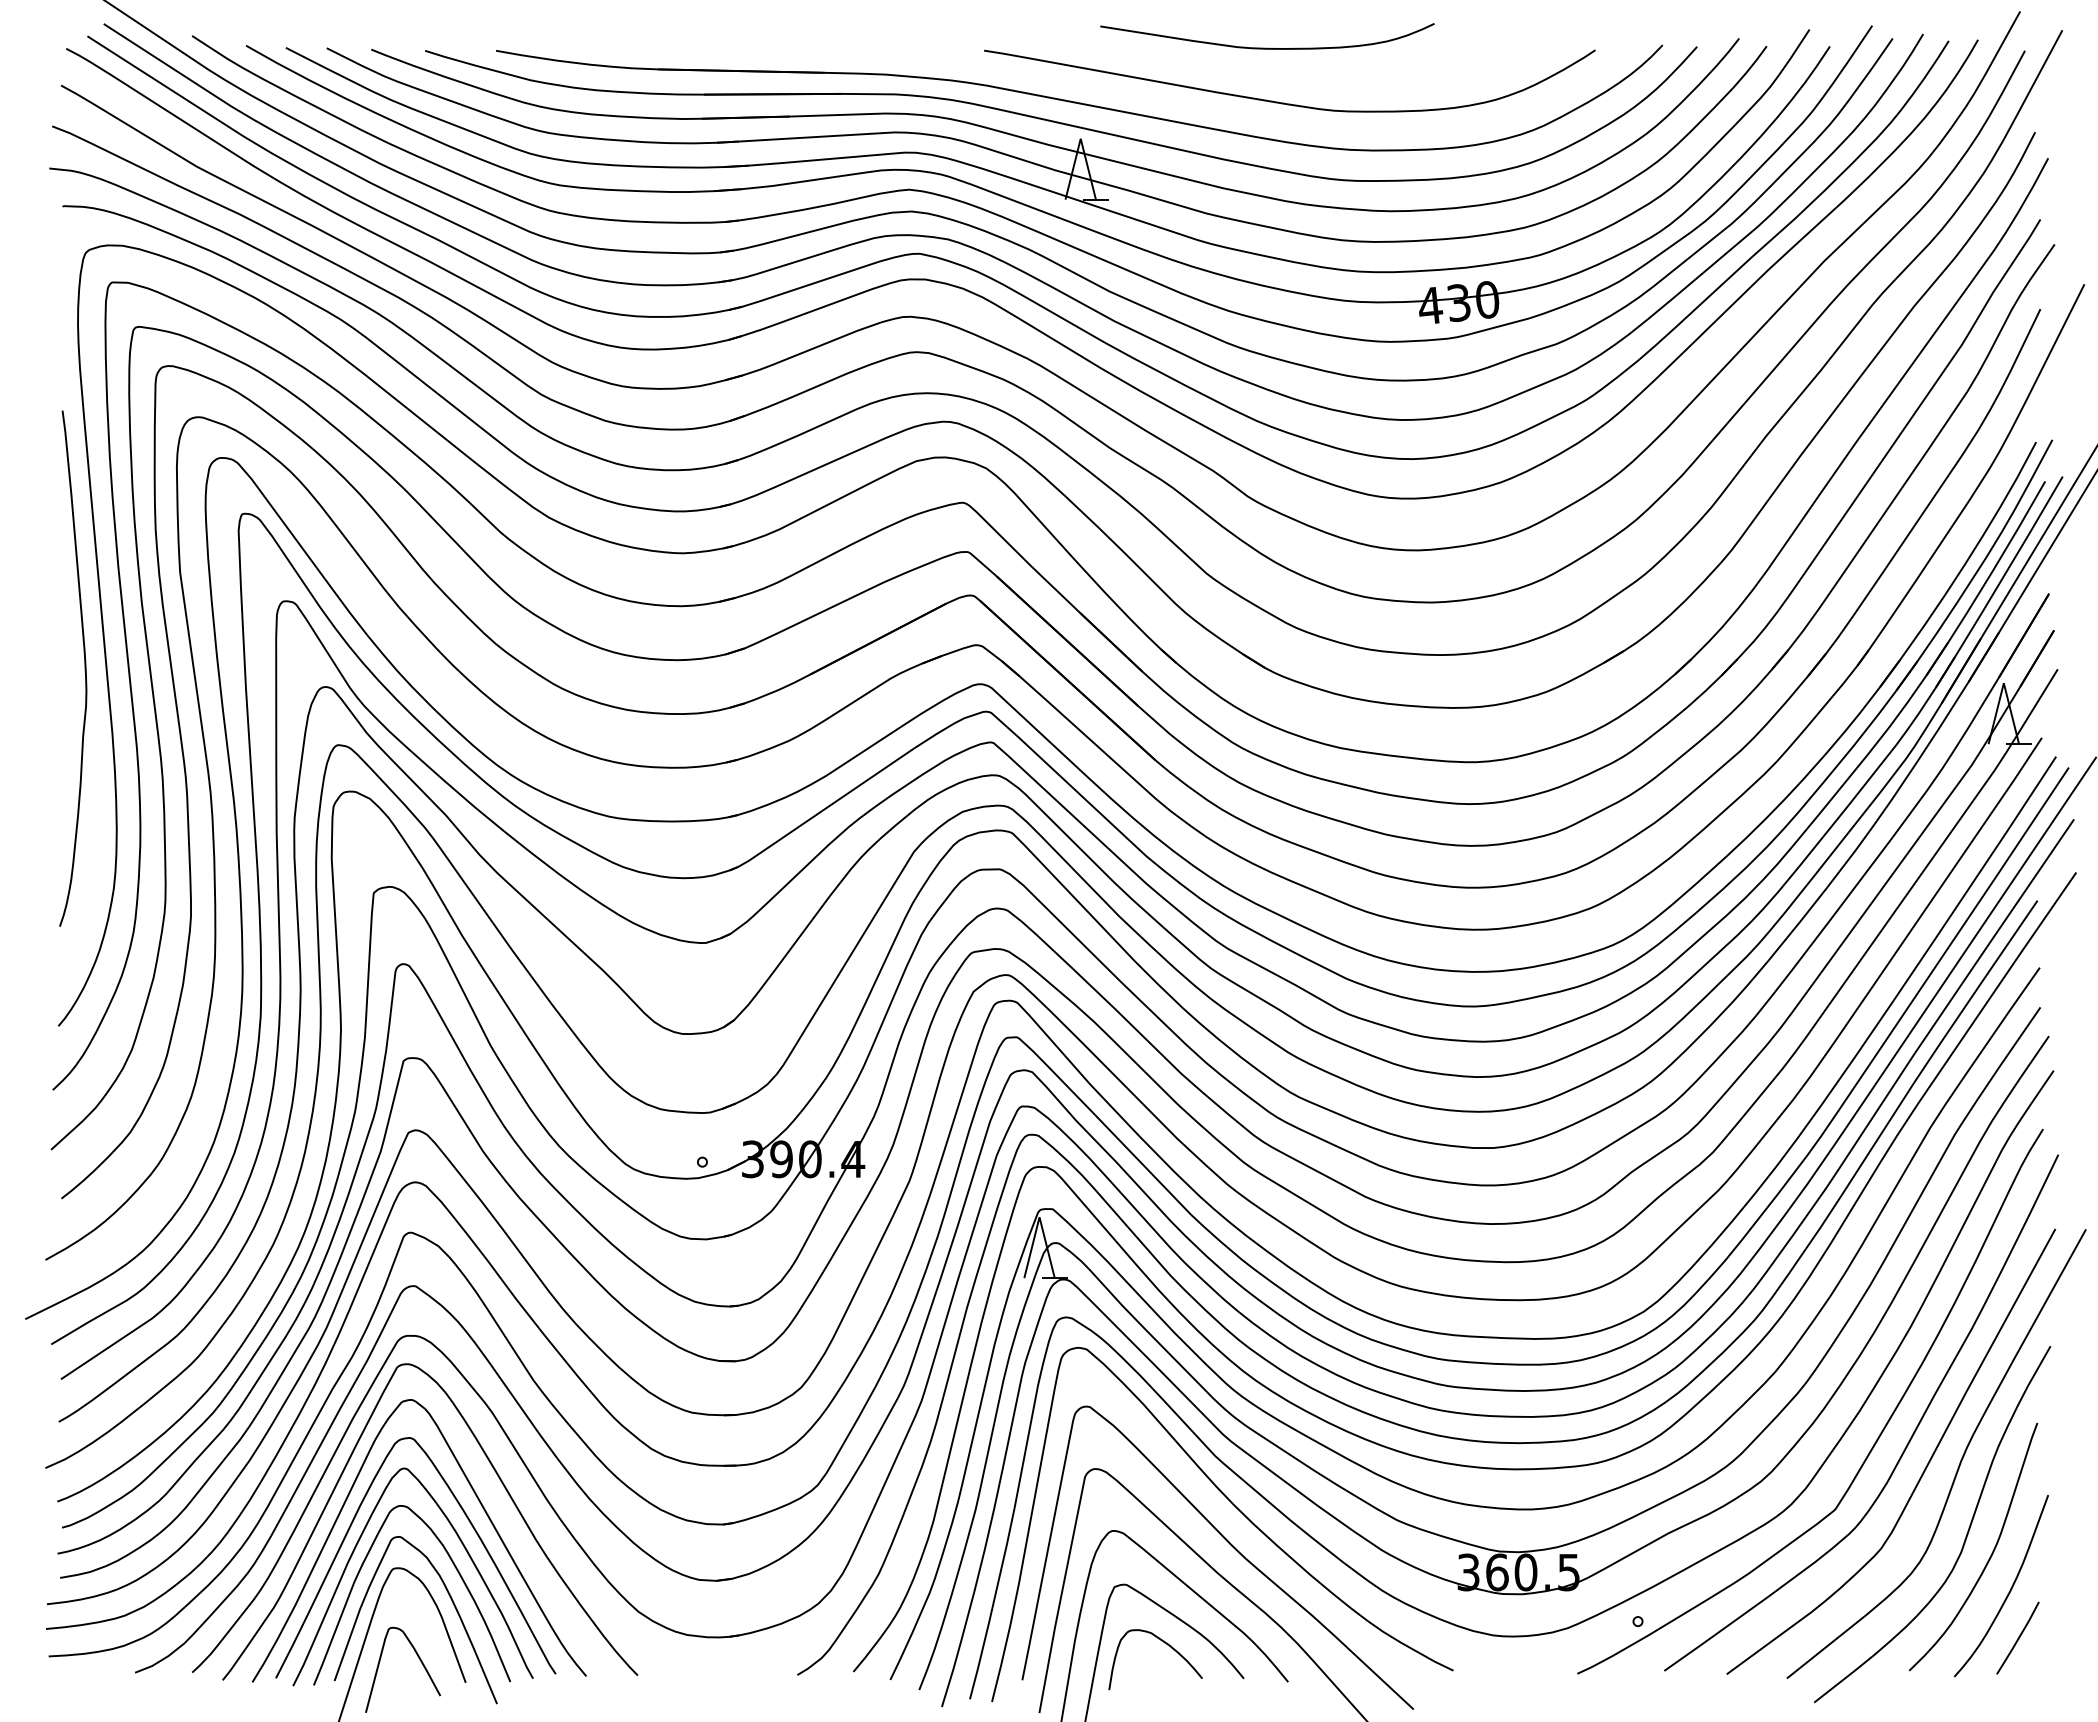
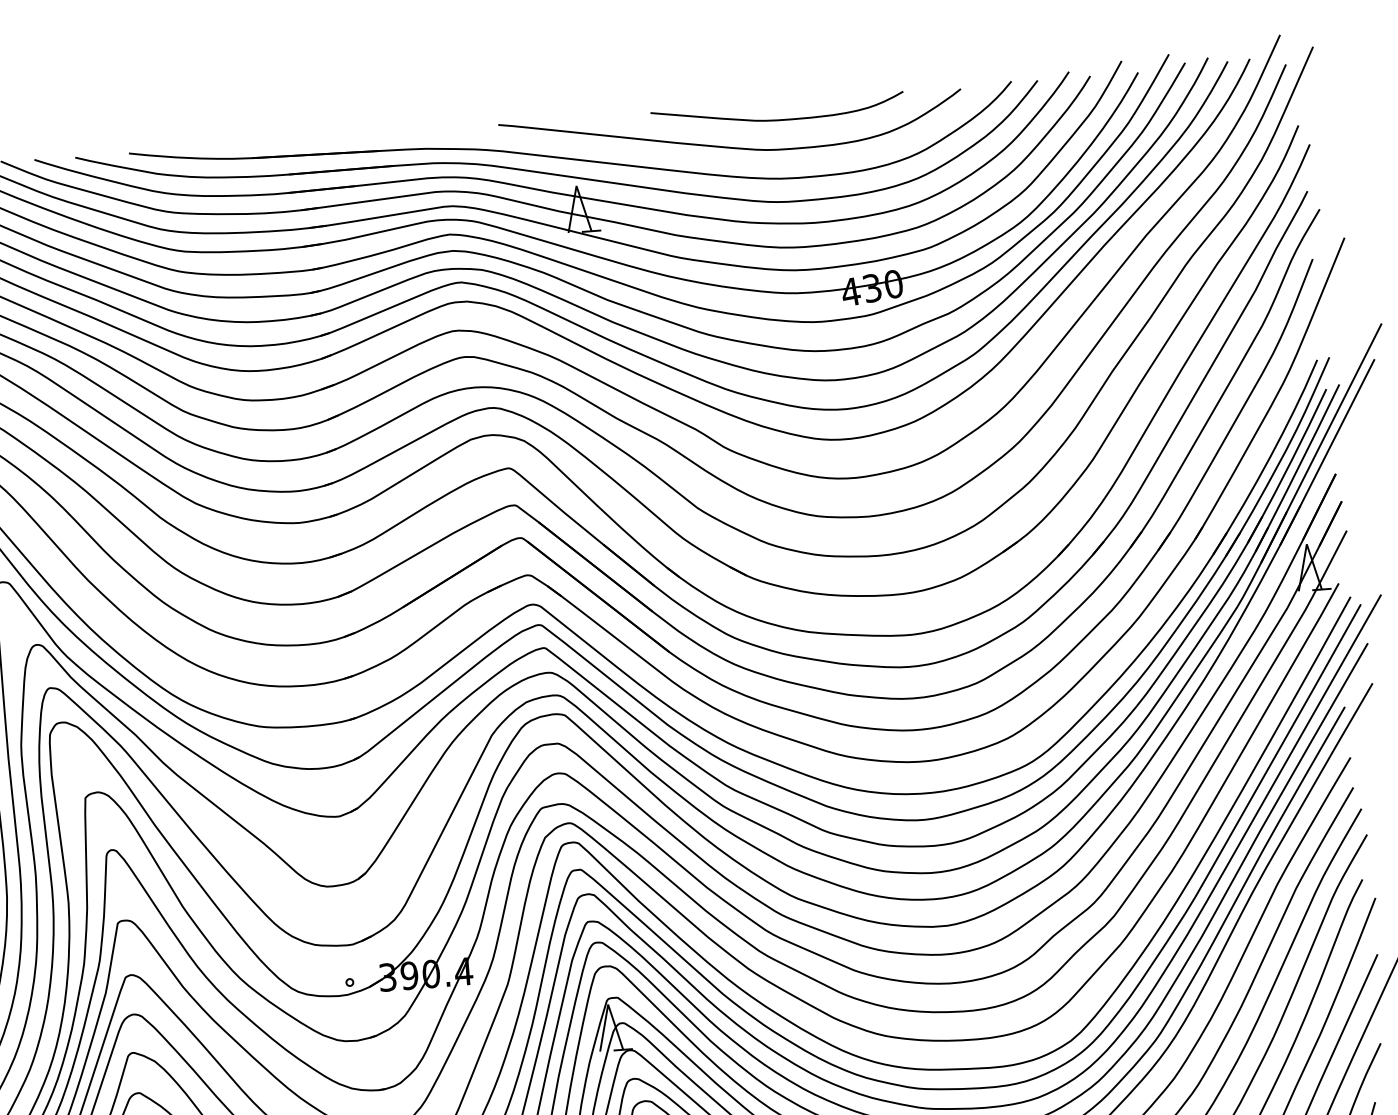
curve: (1267, 47) -> (778, 119), moved

